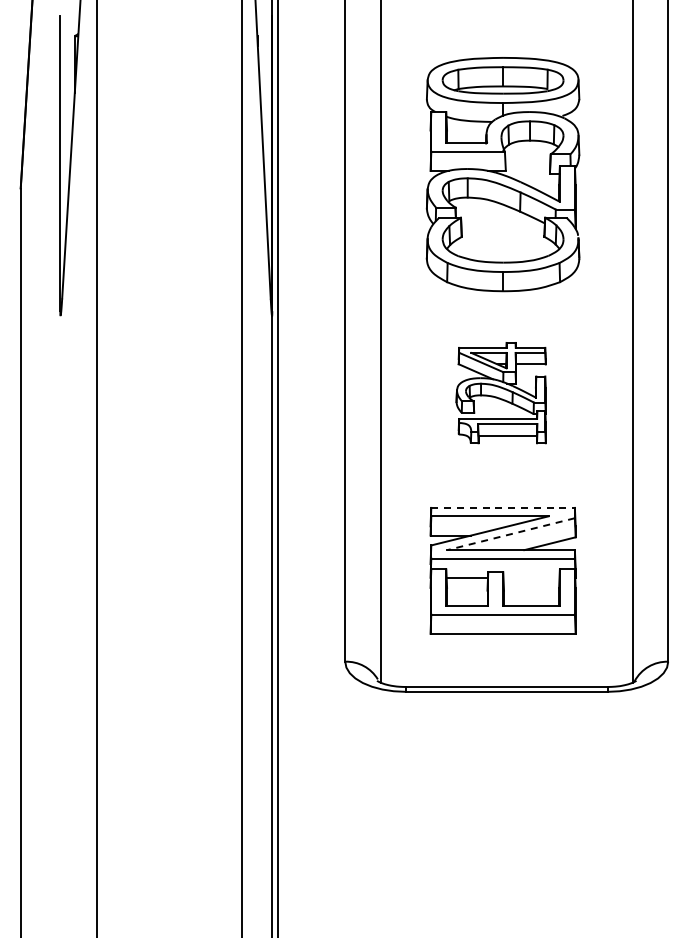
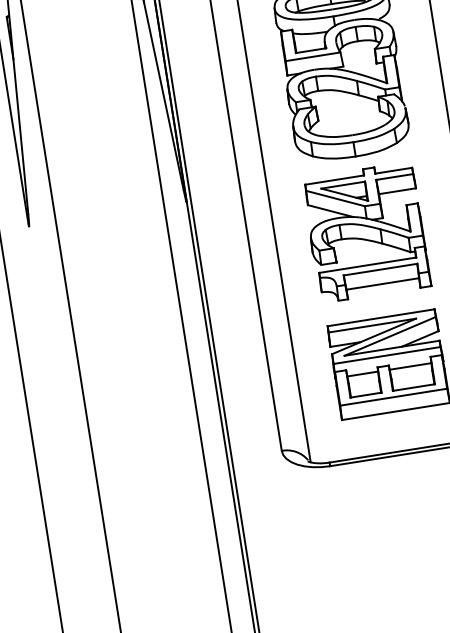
part: (500, 392) -> (365, 232), size x1.67
line: (503, 507) -> (381, 317), dashed -> solid
line: (511, 534) -> (390, 336), dashed -> solid
line: (531, 577) -> (410, 366), added

